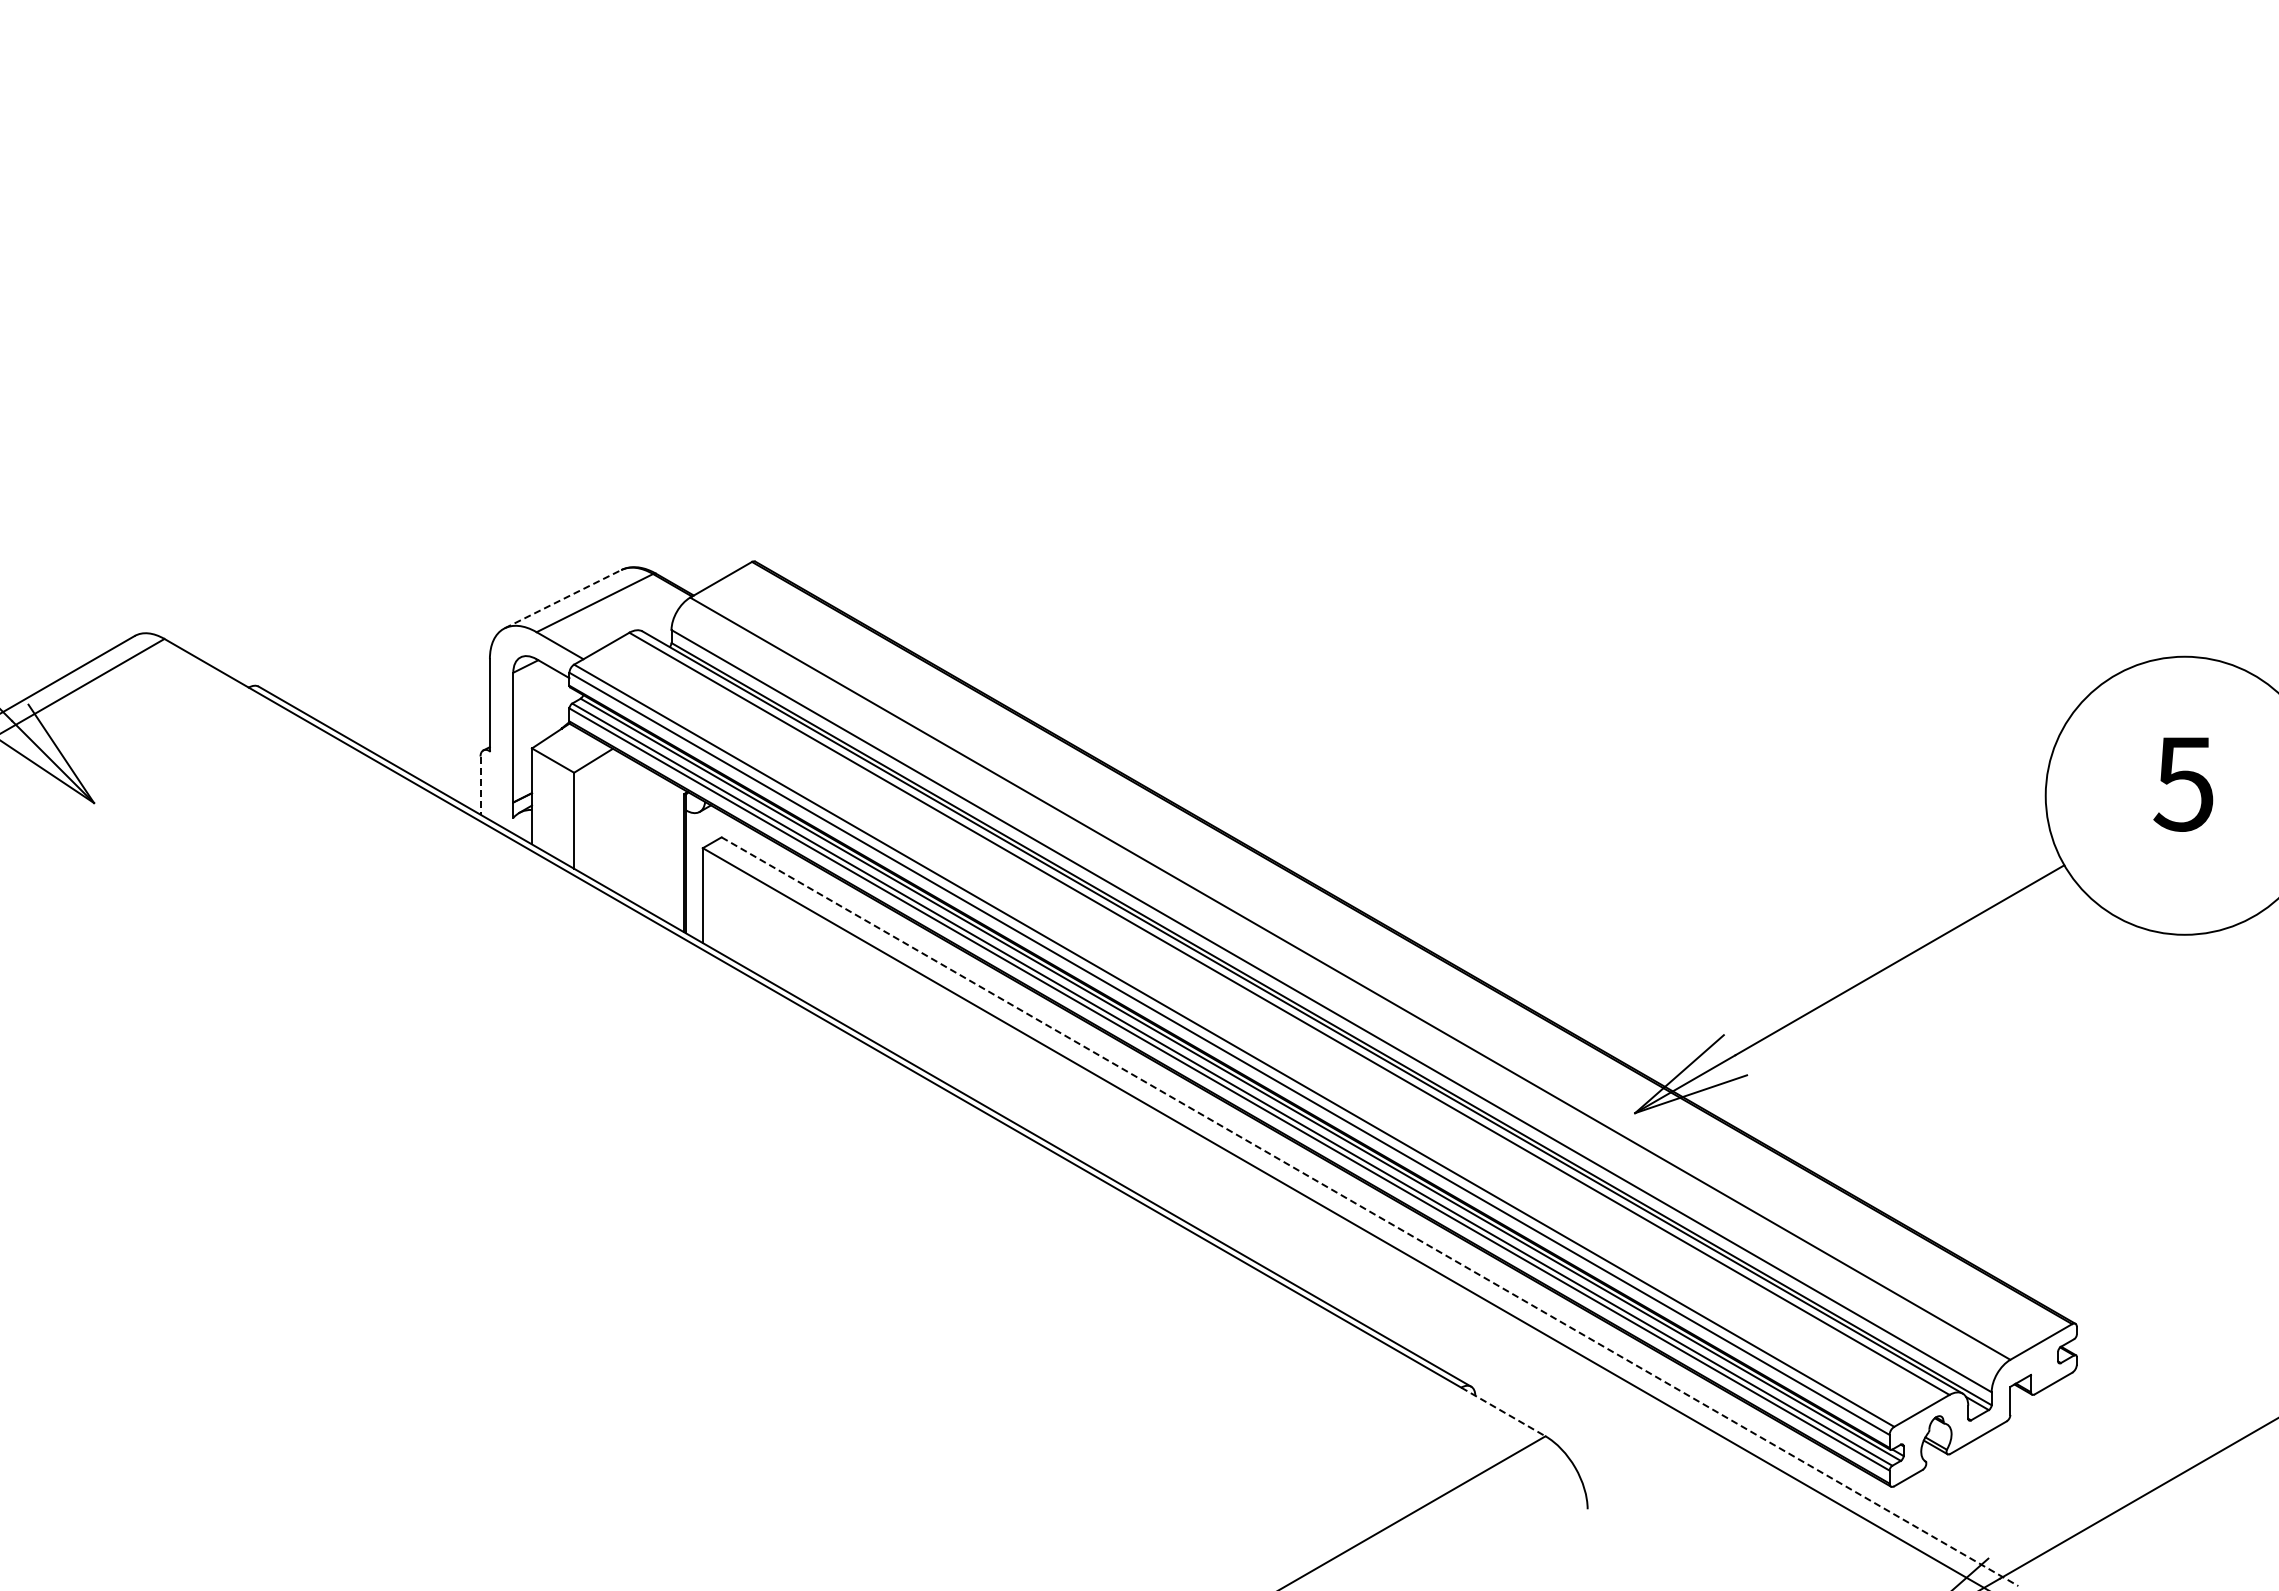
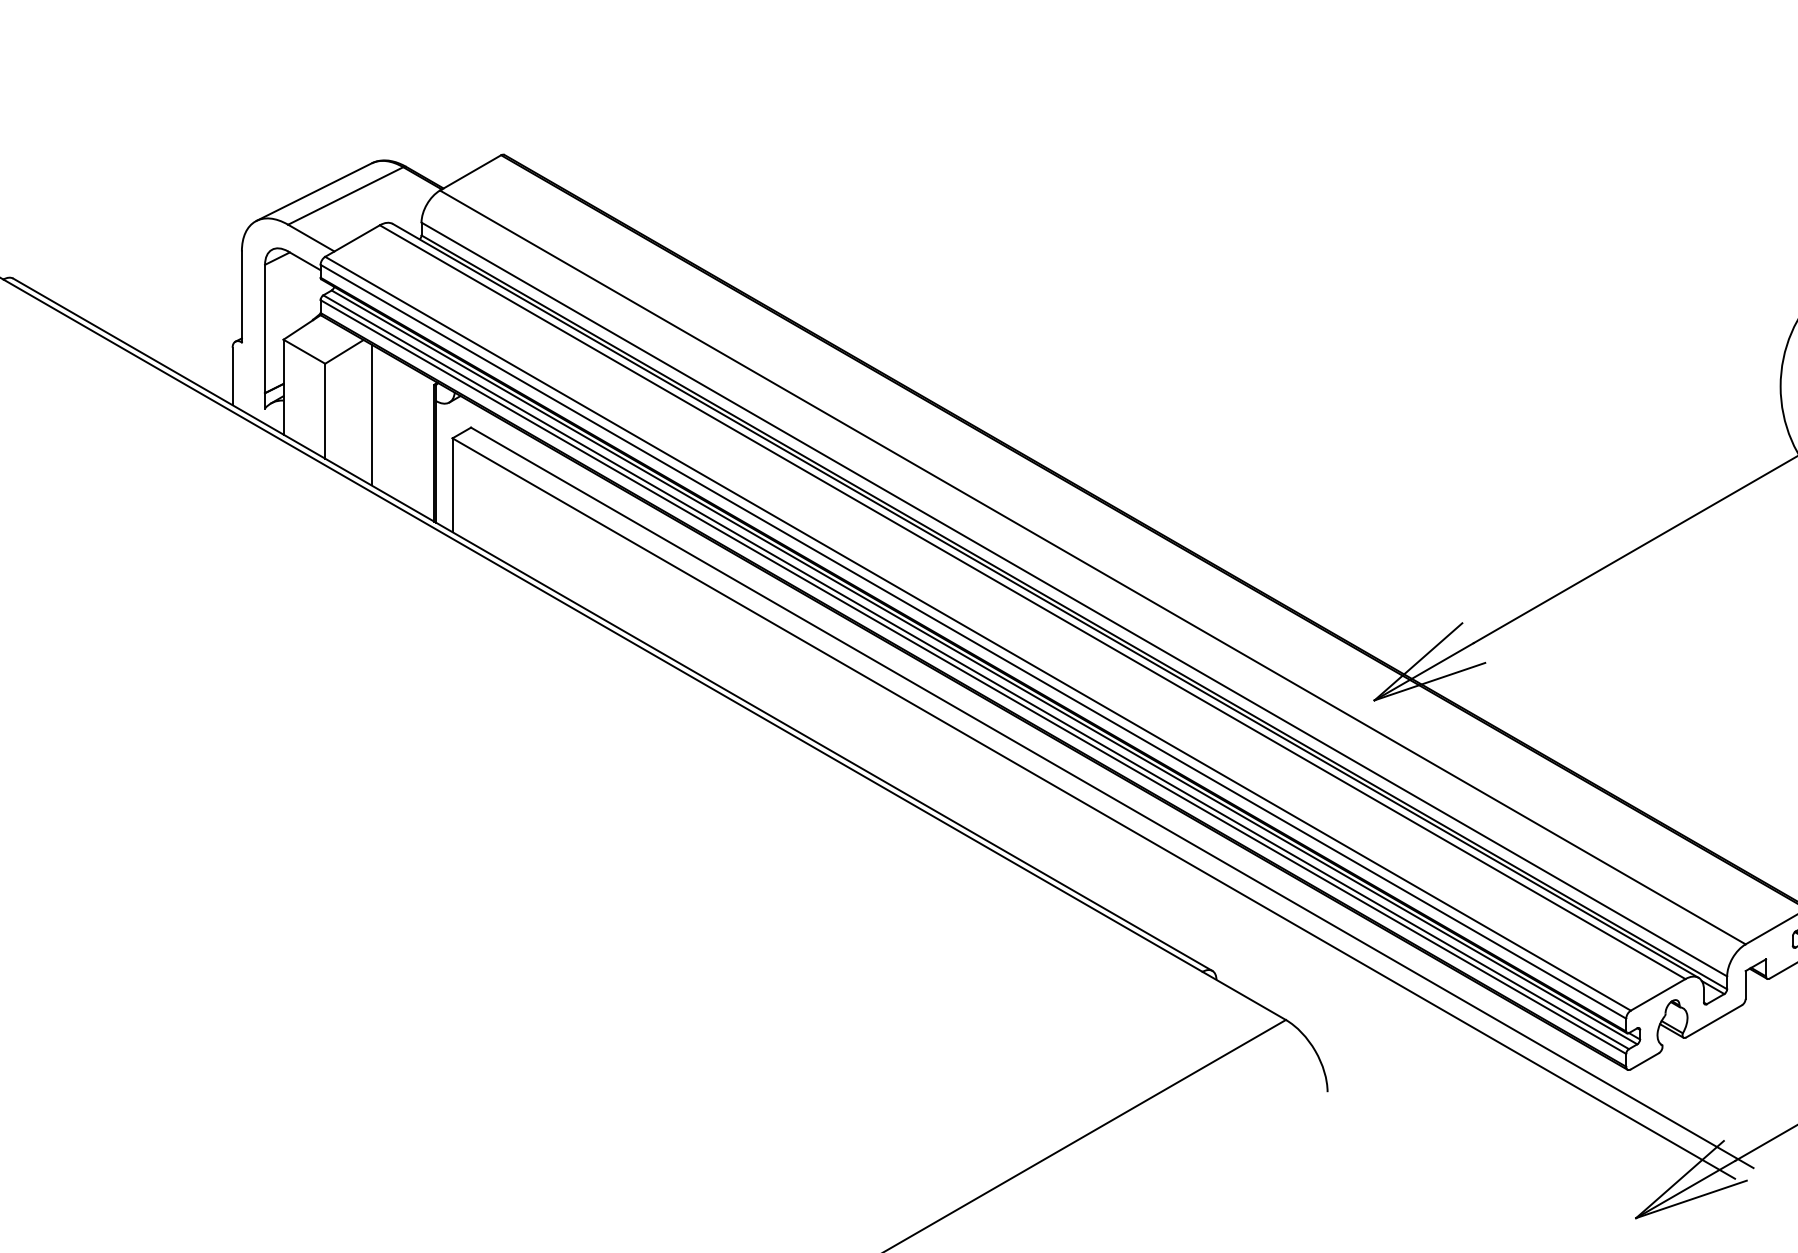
line: (563, 598) -> (314, 191), dashed -> solid
line: (480, 786) -> (232, 377), dashed -> solid
line: (620, 824) -> (371, 414), added
line: (1369, 1211) -> (1111, 797), dashed -> solid
line: (1503, 1411) -> (1244, 995), dashed -> solid

